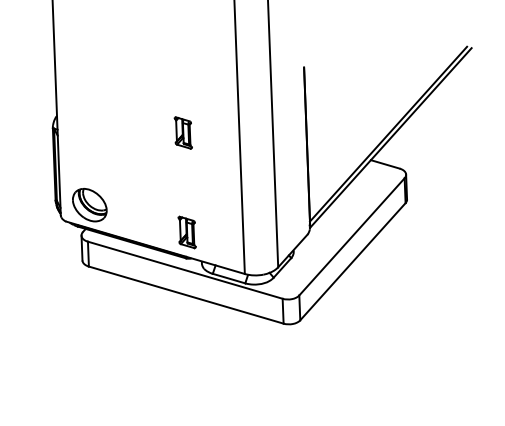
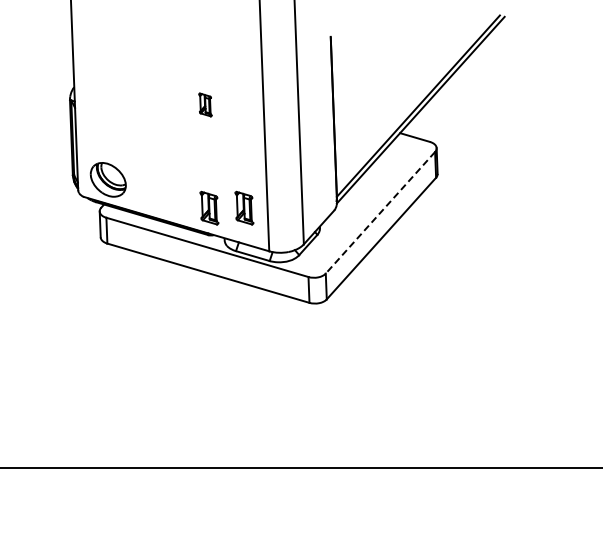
part: (183, 132) -> (205, 104), size x0.7
part: (220, 231) -> (244, 207), added
line: (352, 236) -> (380, 212), solid -> dashed

